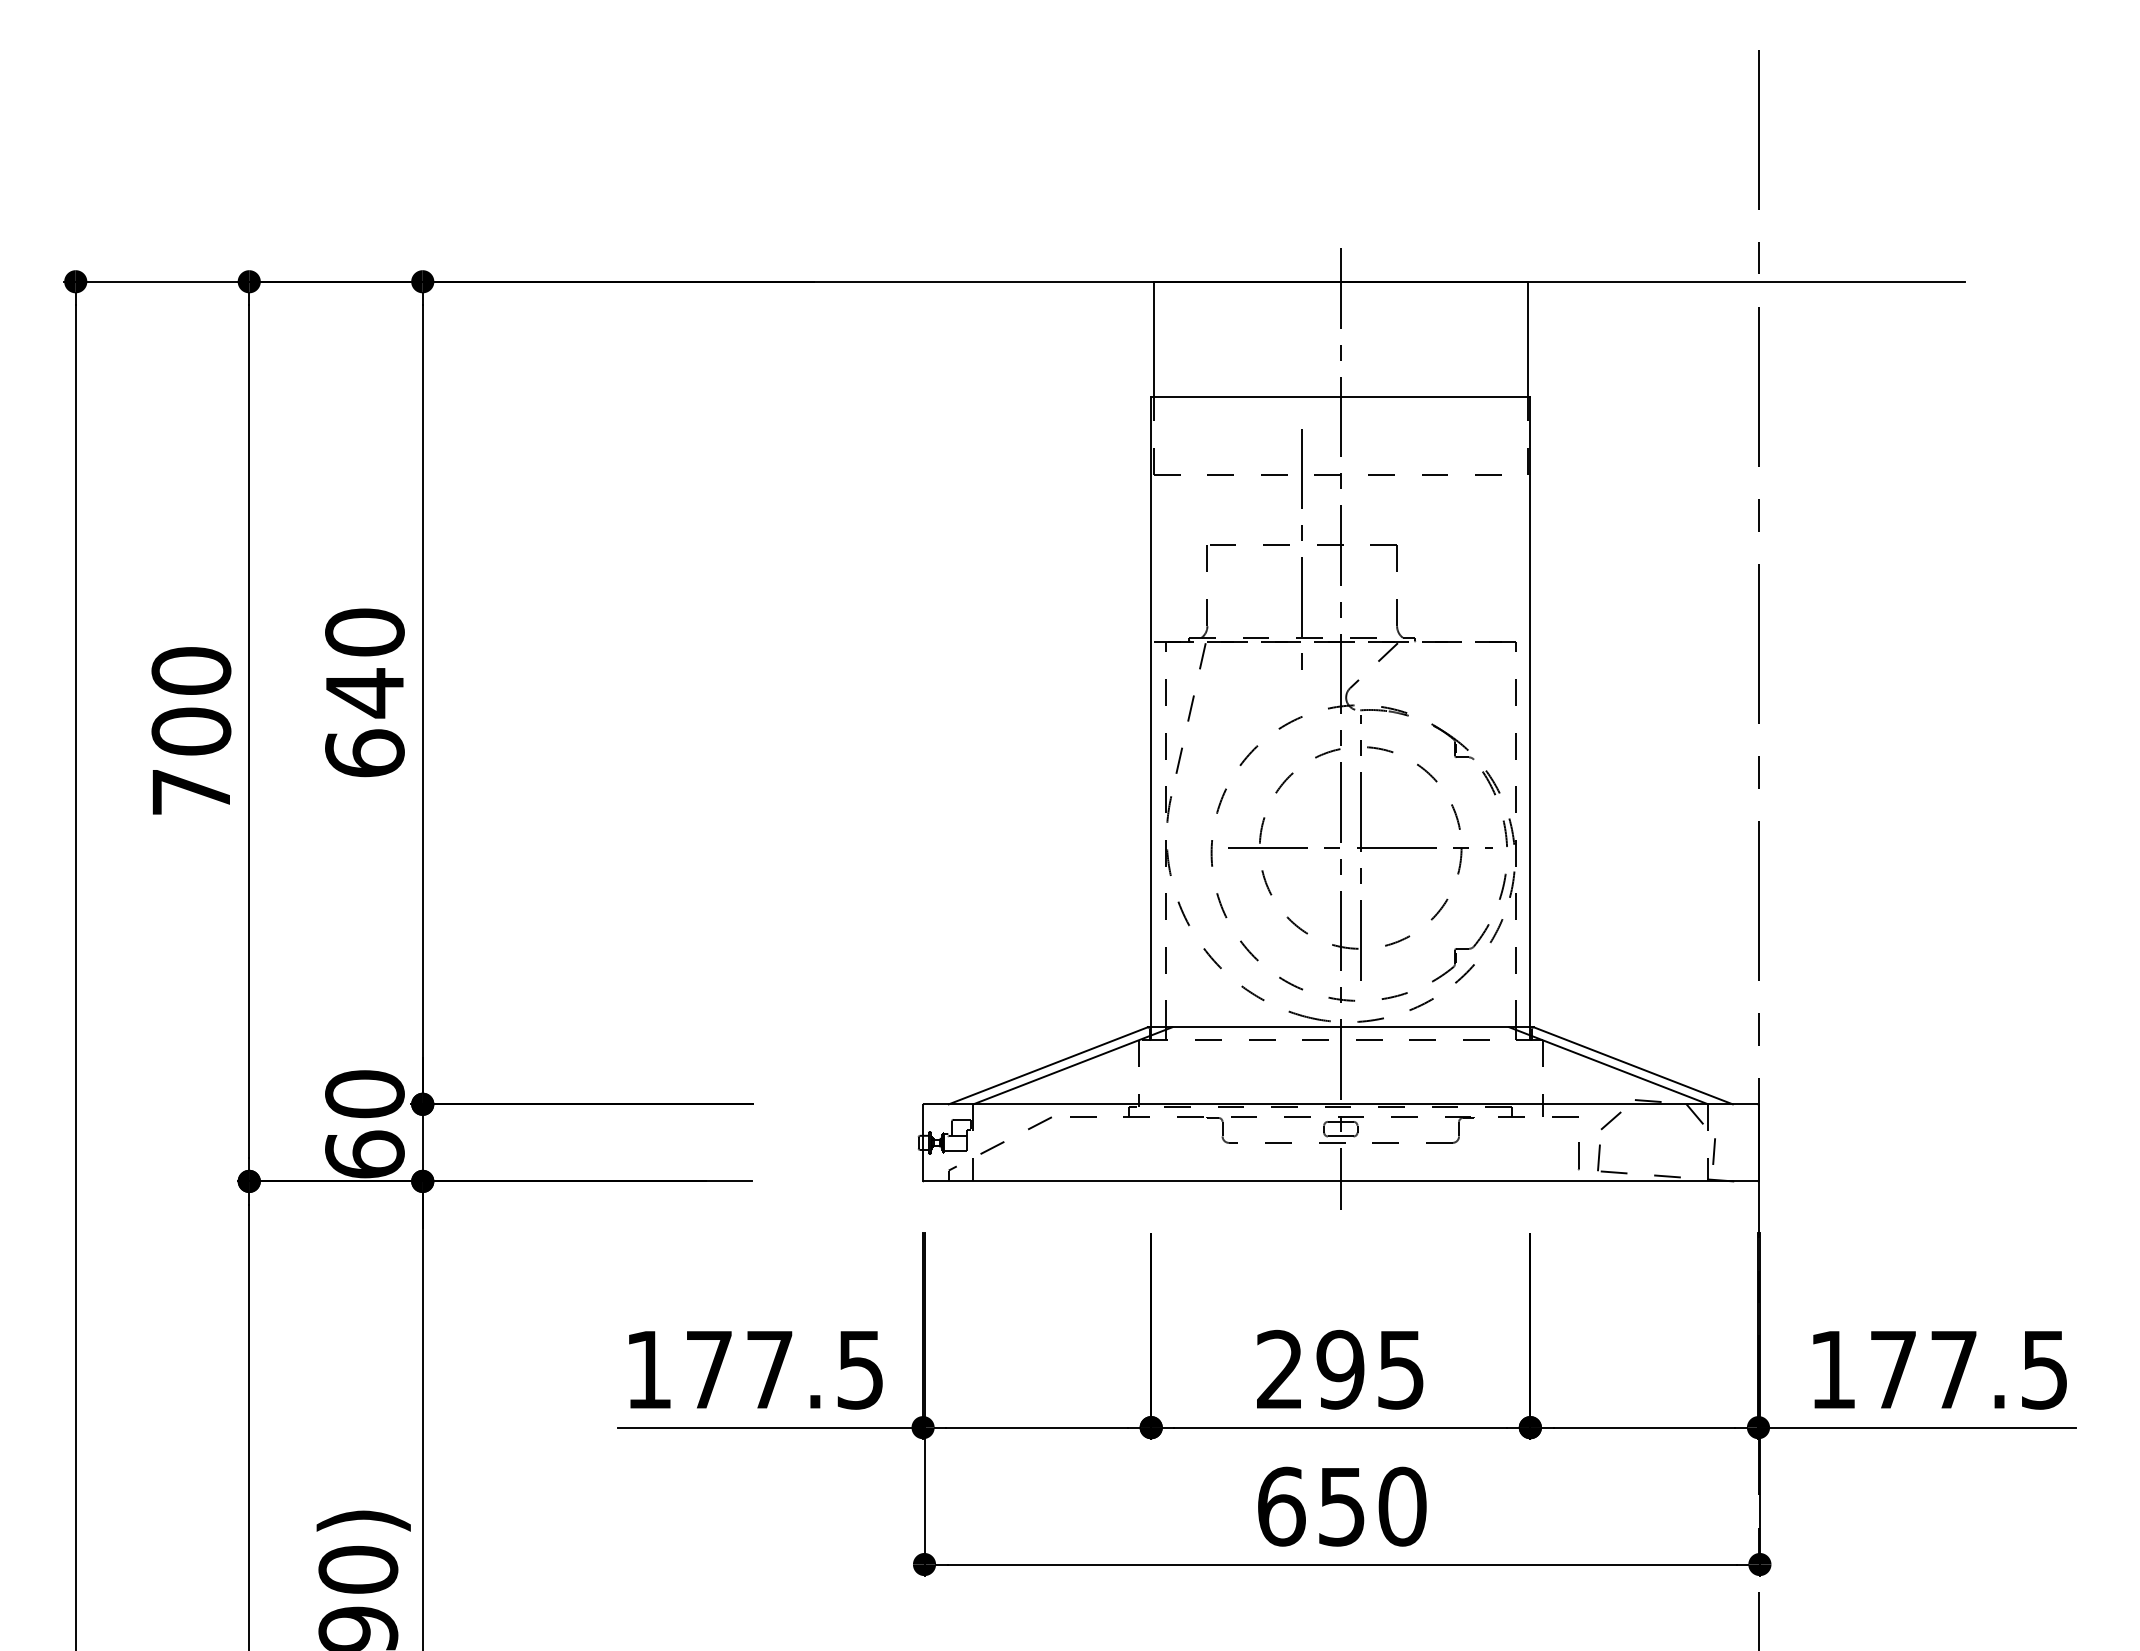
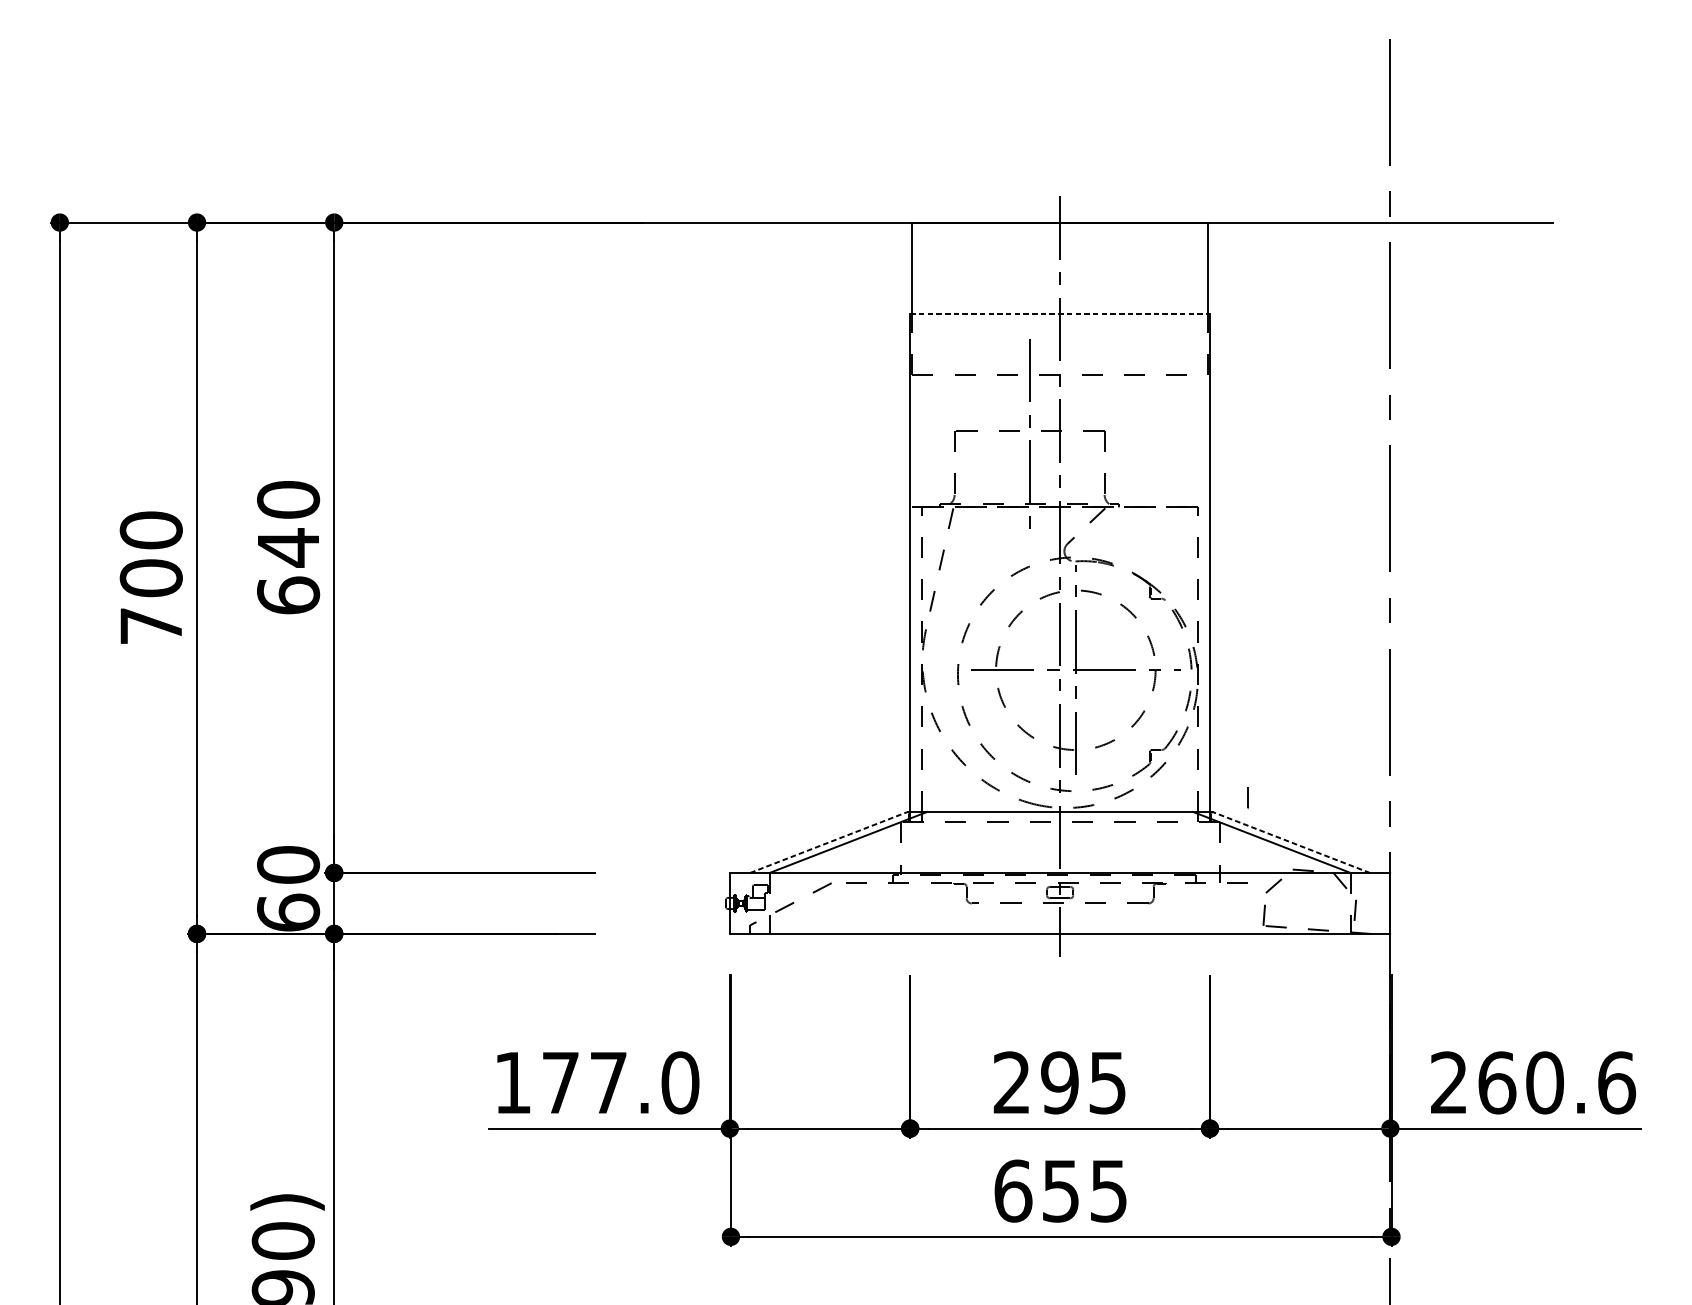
line: (1340, 397) -> (1059, 314), solid -> dashed
line: (1048, 1065) -> (828, 842), solid -> dashed
line: (1633, 1065) -> (1291, 842), solid -> dashed
line: (1578, 1156) -> (1248, 797), moved
text: (860, 1369) -> (680, 1082), 177.5 -> 177.0
text: (1939, 1369) -> (1533, 1082), 177.5 -> 260.6
text: (1402, 1506) -> (1108, 1190), 650 -> 655

